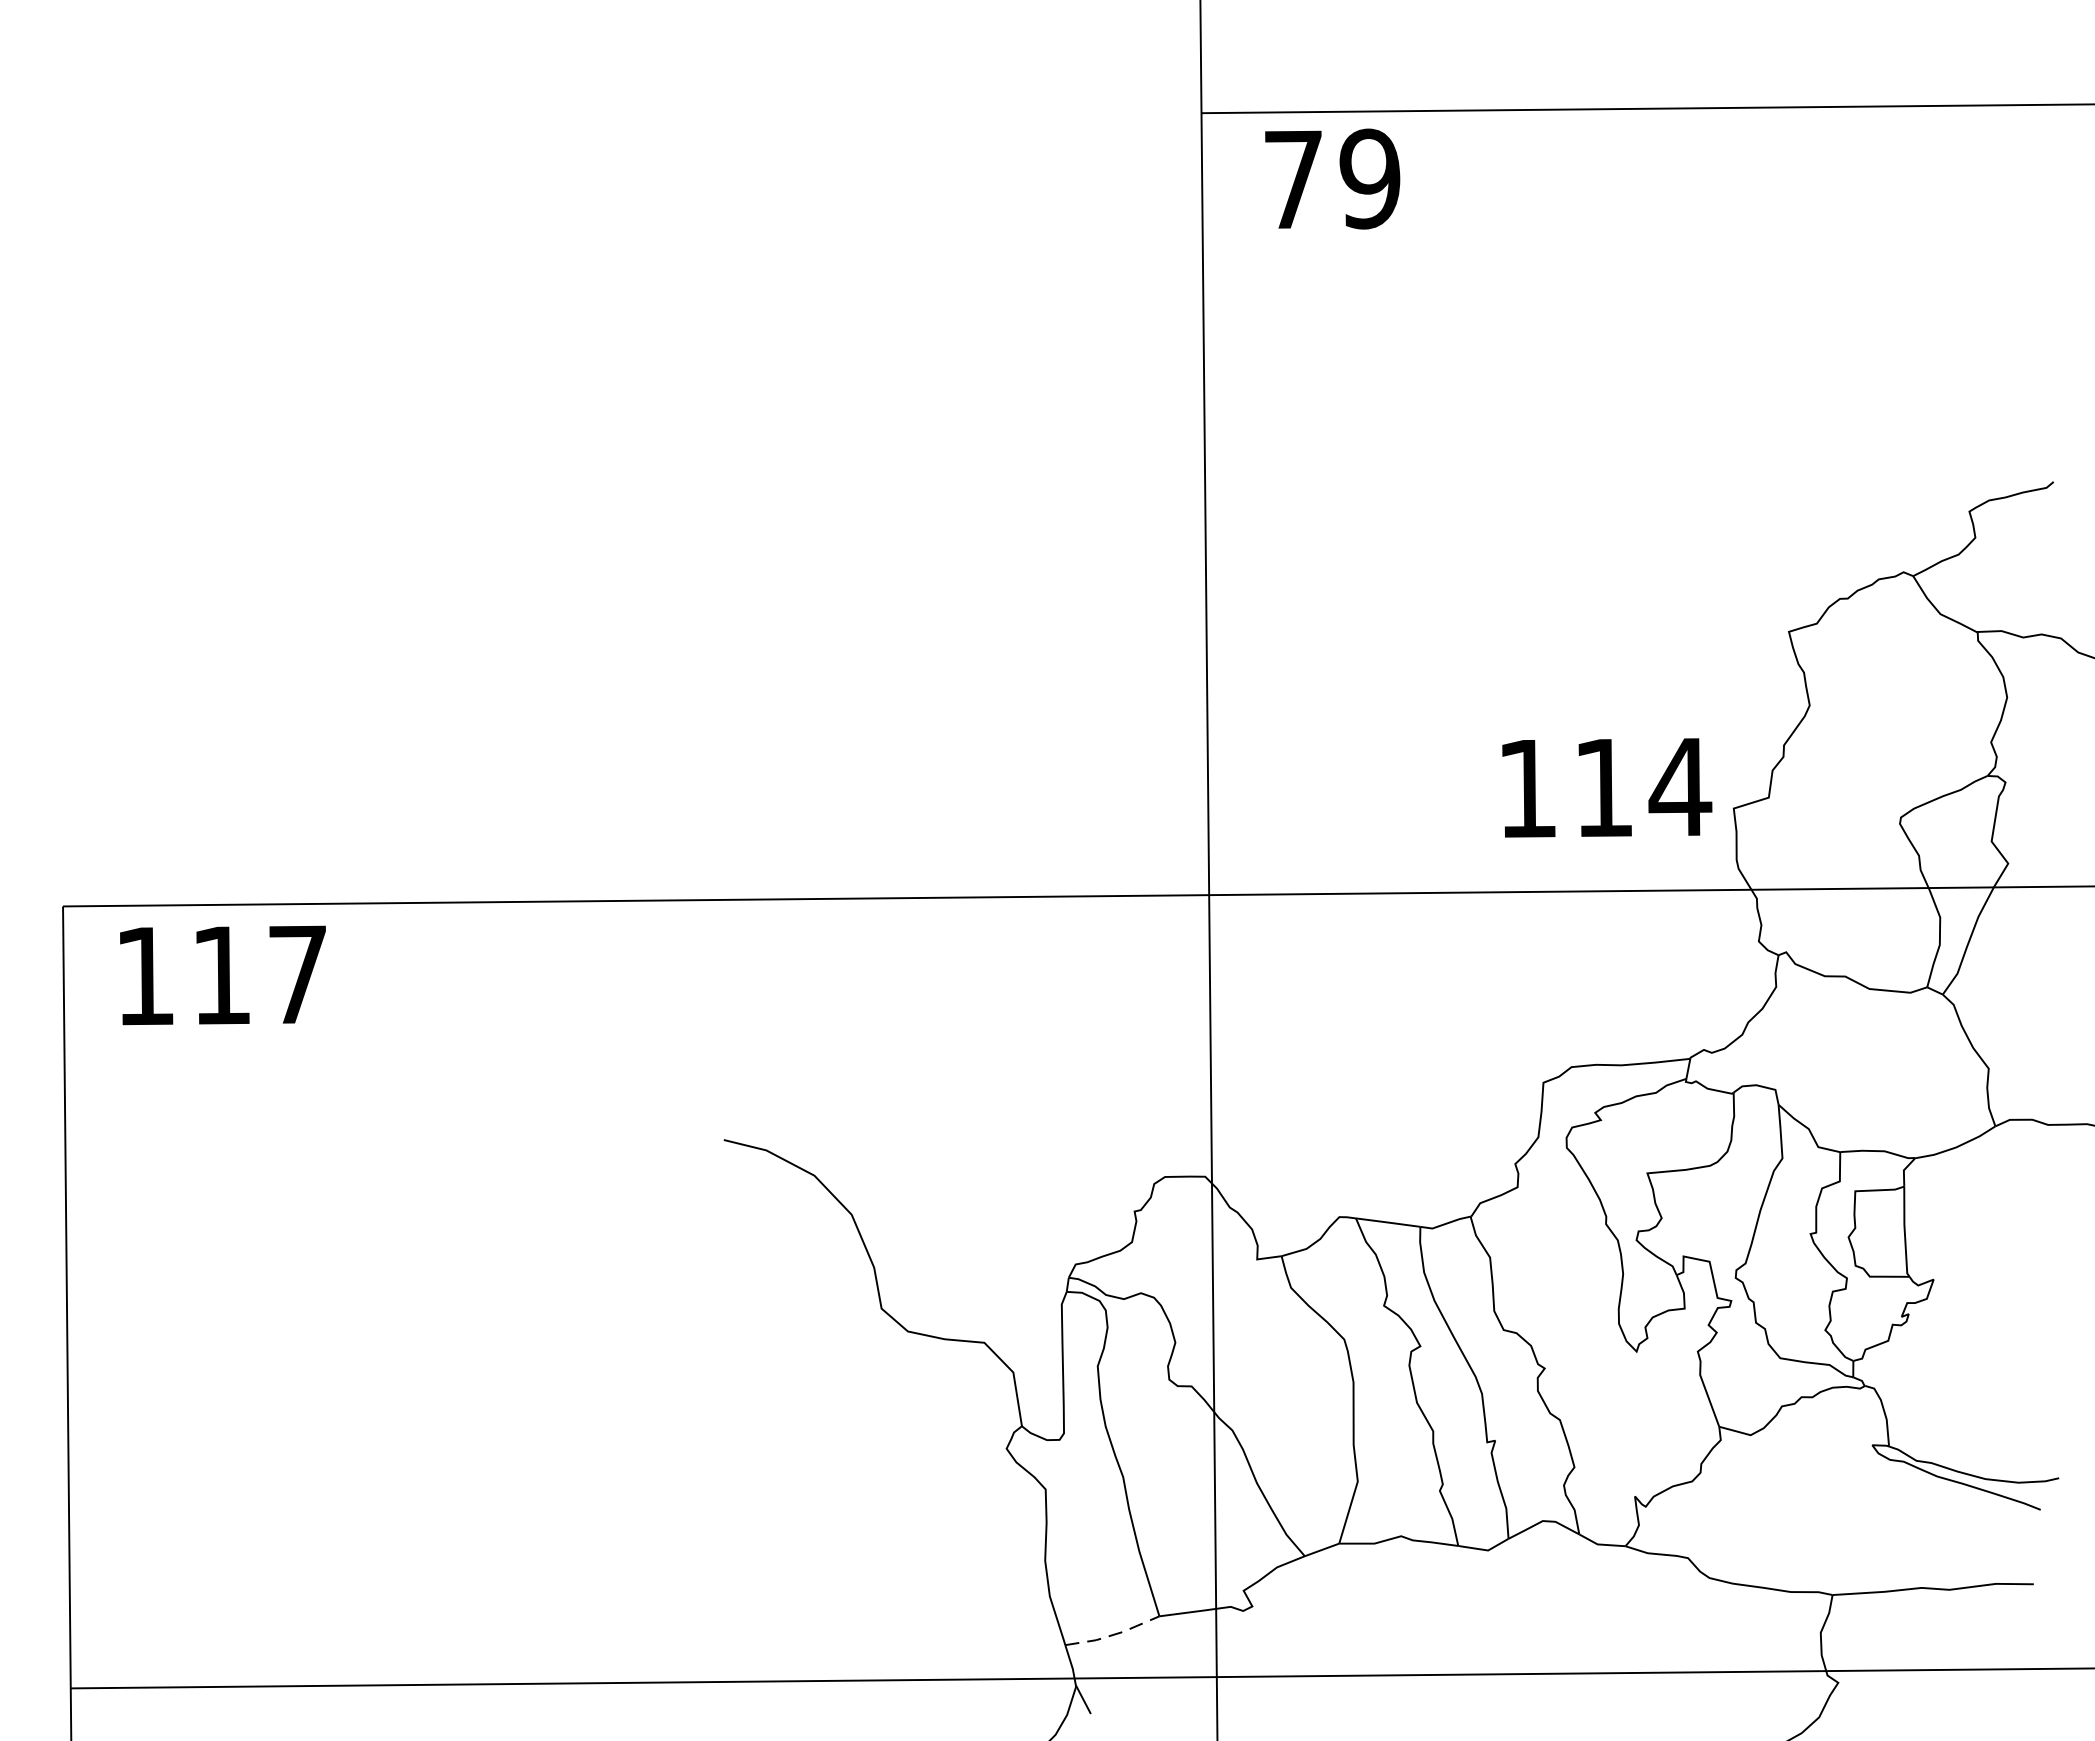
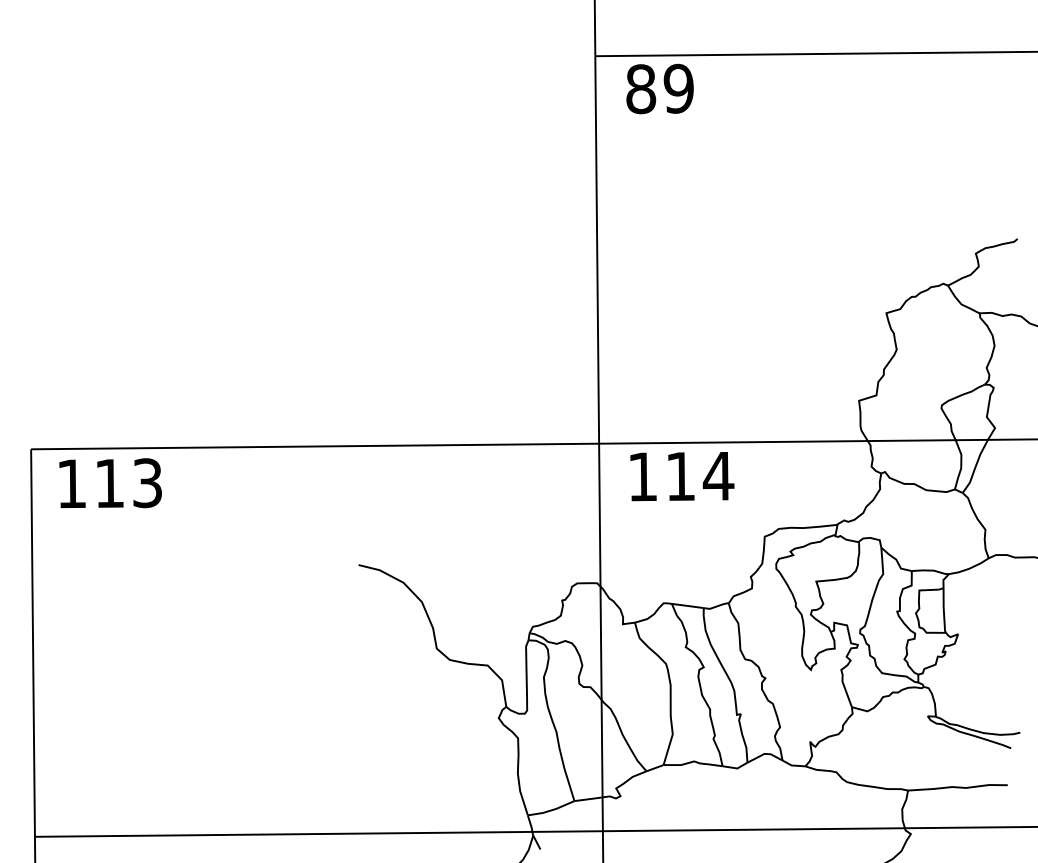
text: (1294, 180) -> (641, 89), 79 -> 89
text: (1607, 787) -> (682, 476), moved
text: (297, 975) -> (147, 483), 117 -> 113
line: (1113, 1635) -> (551, 810), dashed -> solid

